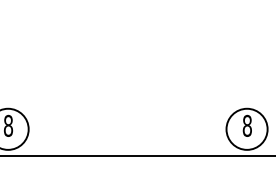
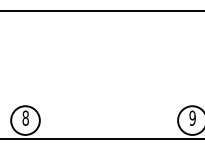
text: (247, 124) -> (192, 117), 8 -> 9

